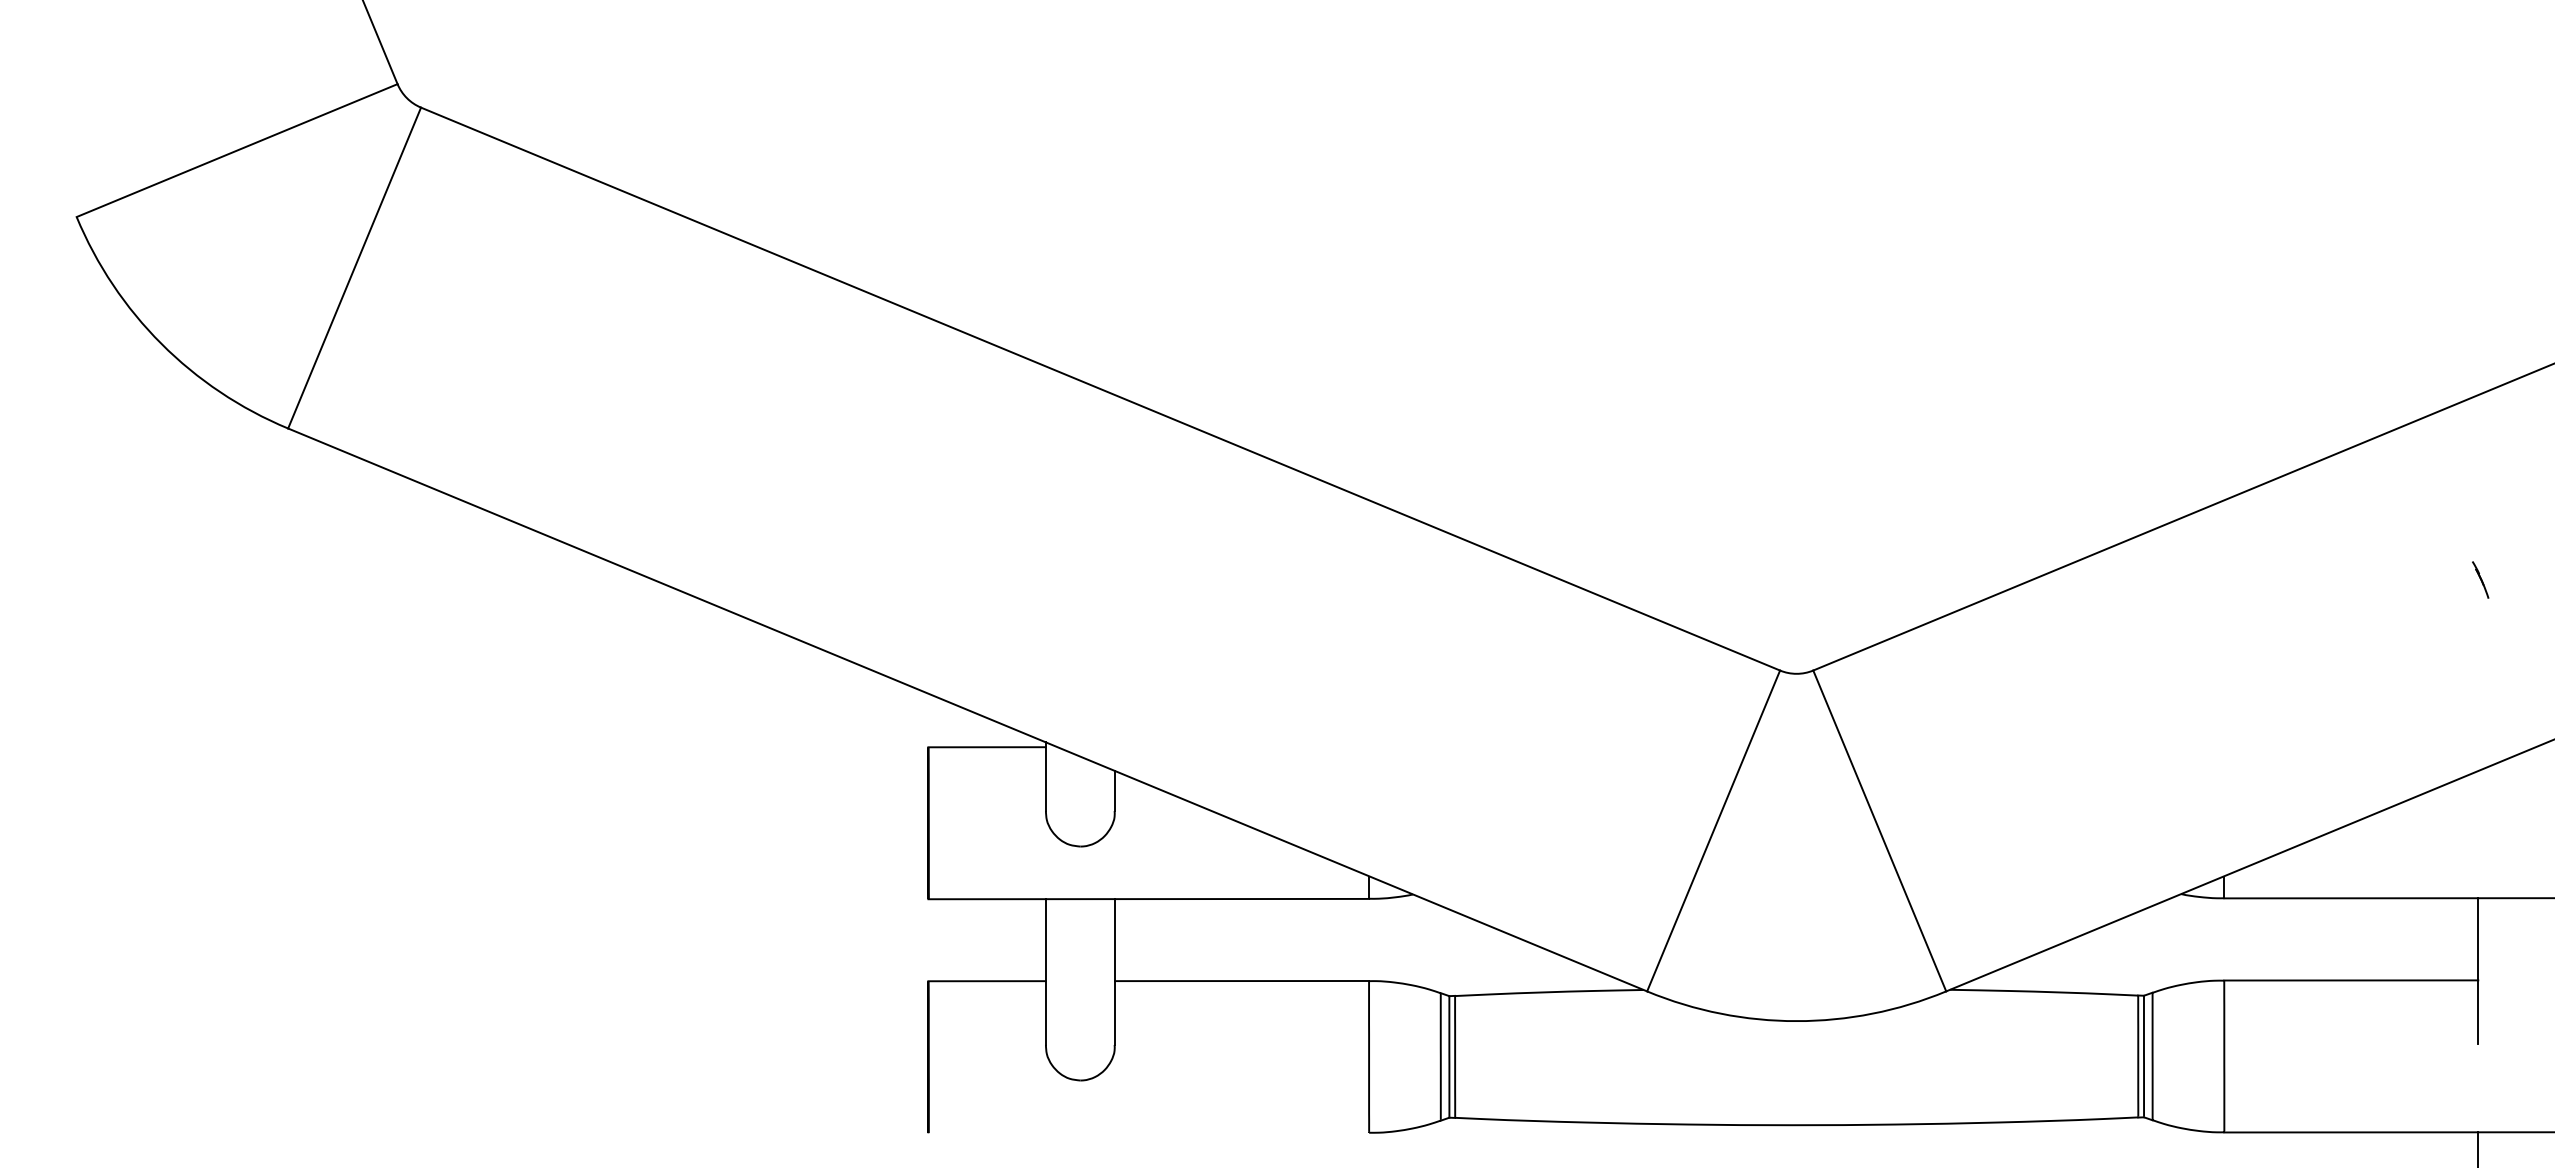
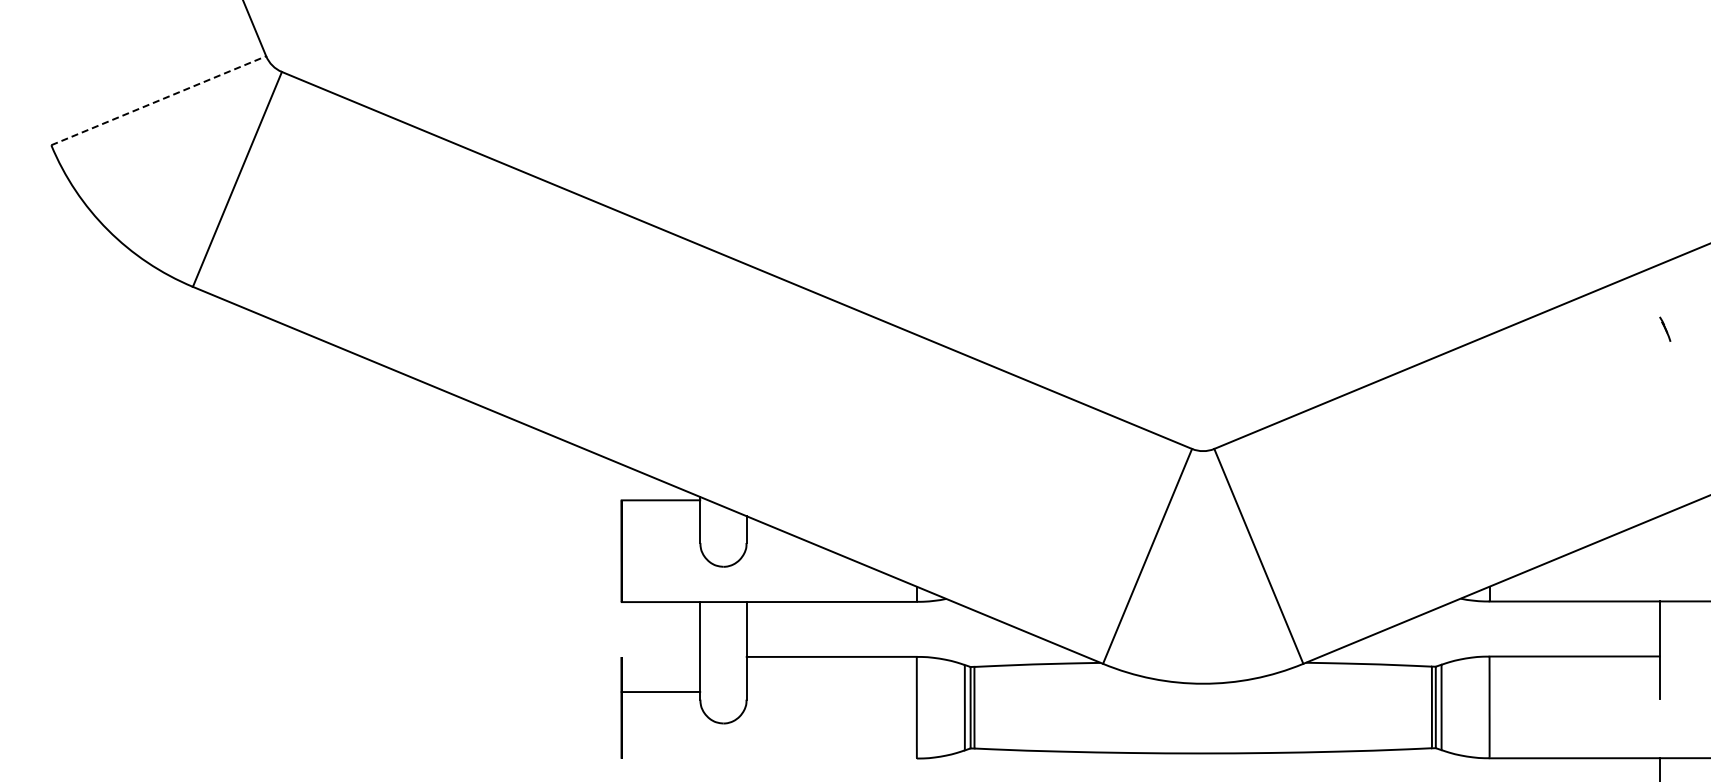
line: (238, 150) -> (159, 100), solid -> dashed
line: (2481, 578) -> (1665, 328), moved
line: (986, 980) -> (660, 691), moved

